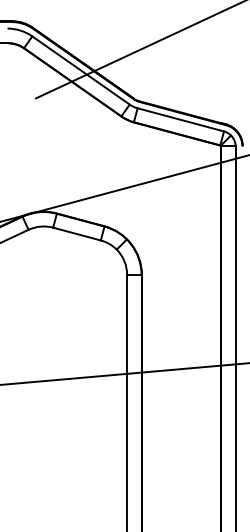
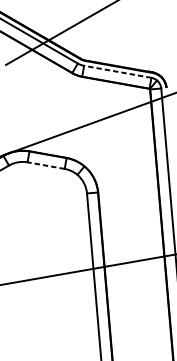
line: (180, 119) -> (117, 71), solid -> dashed
line: (77, 234) -> (46, 165), solid -> dashed

